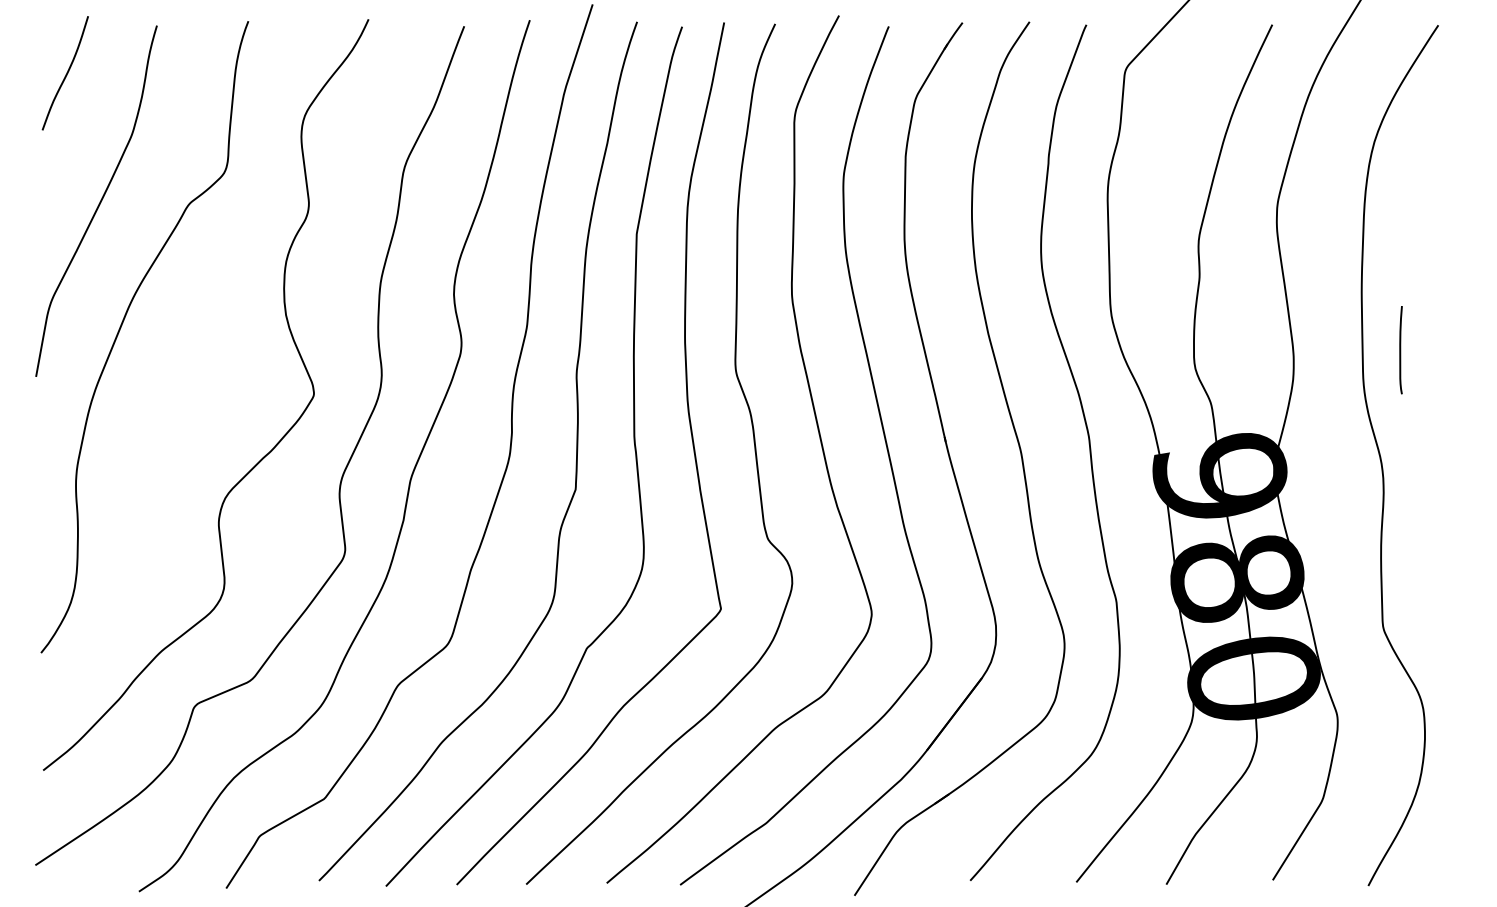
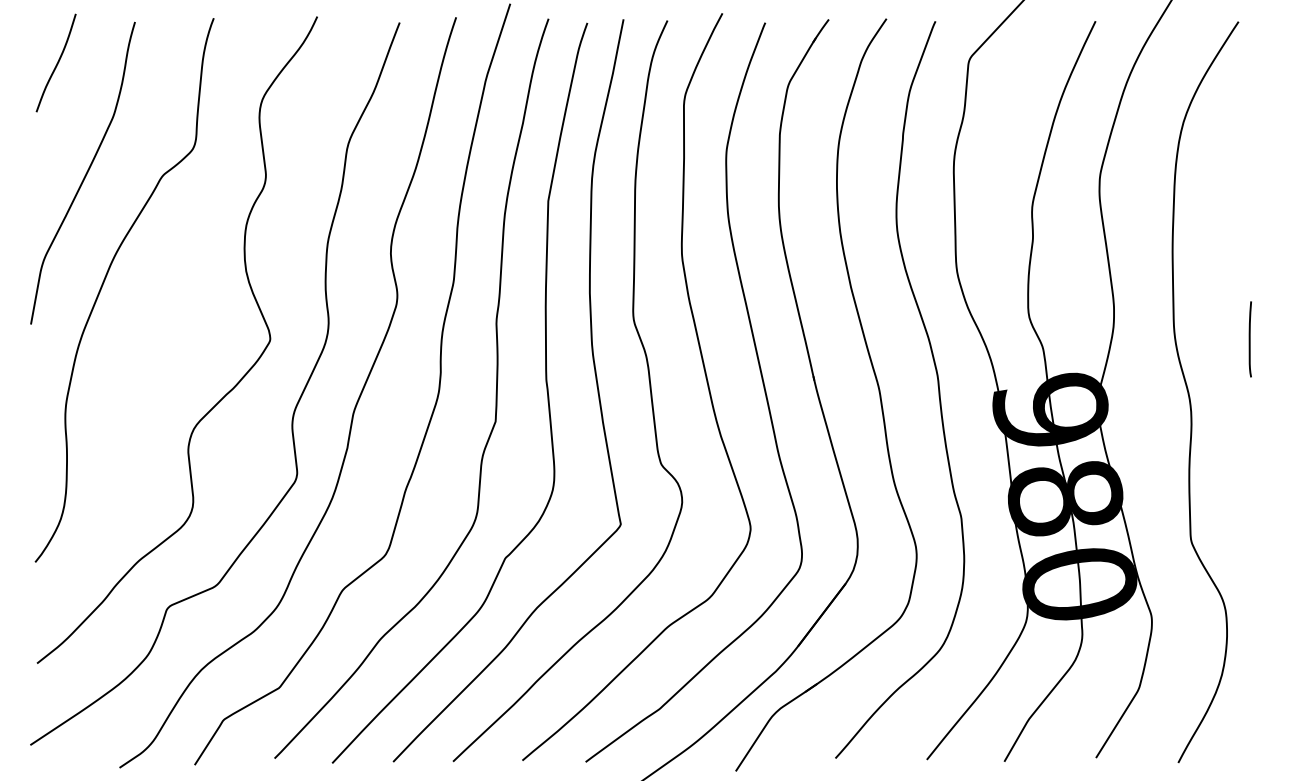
line: (1400, 350) -> (1249, 339), moved

